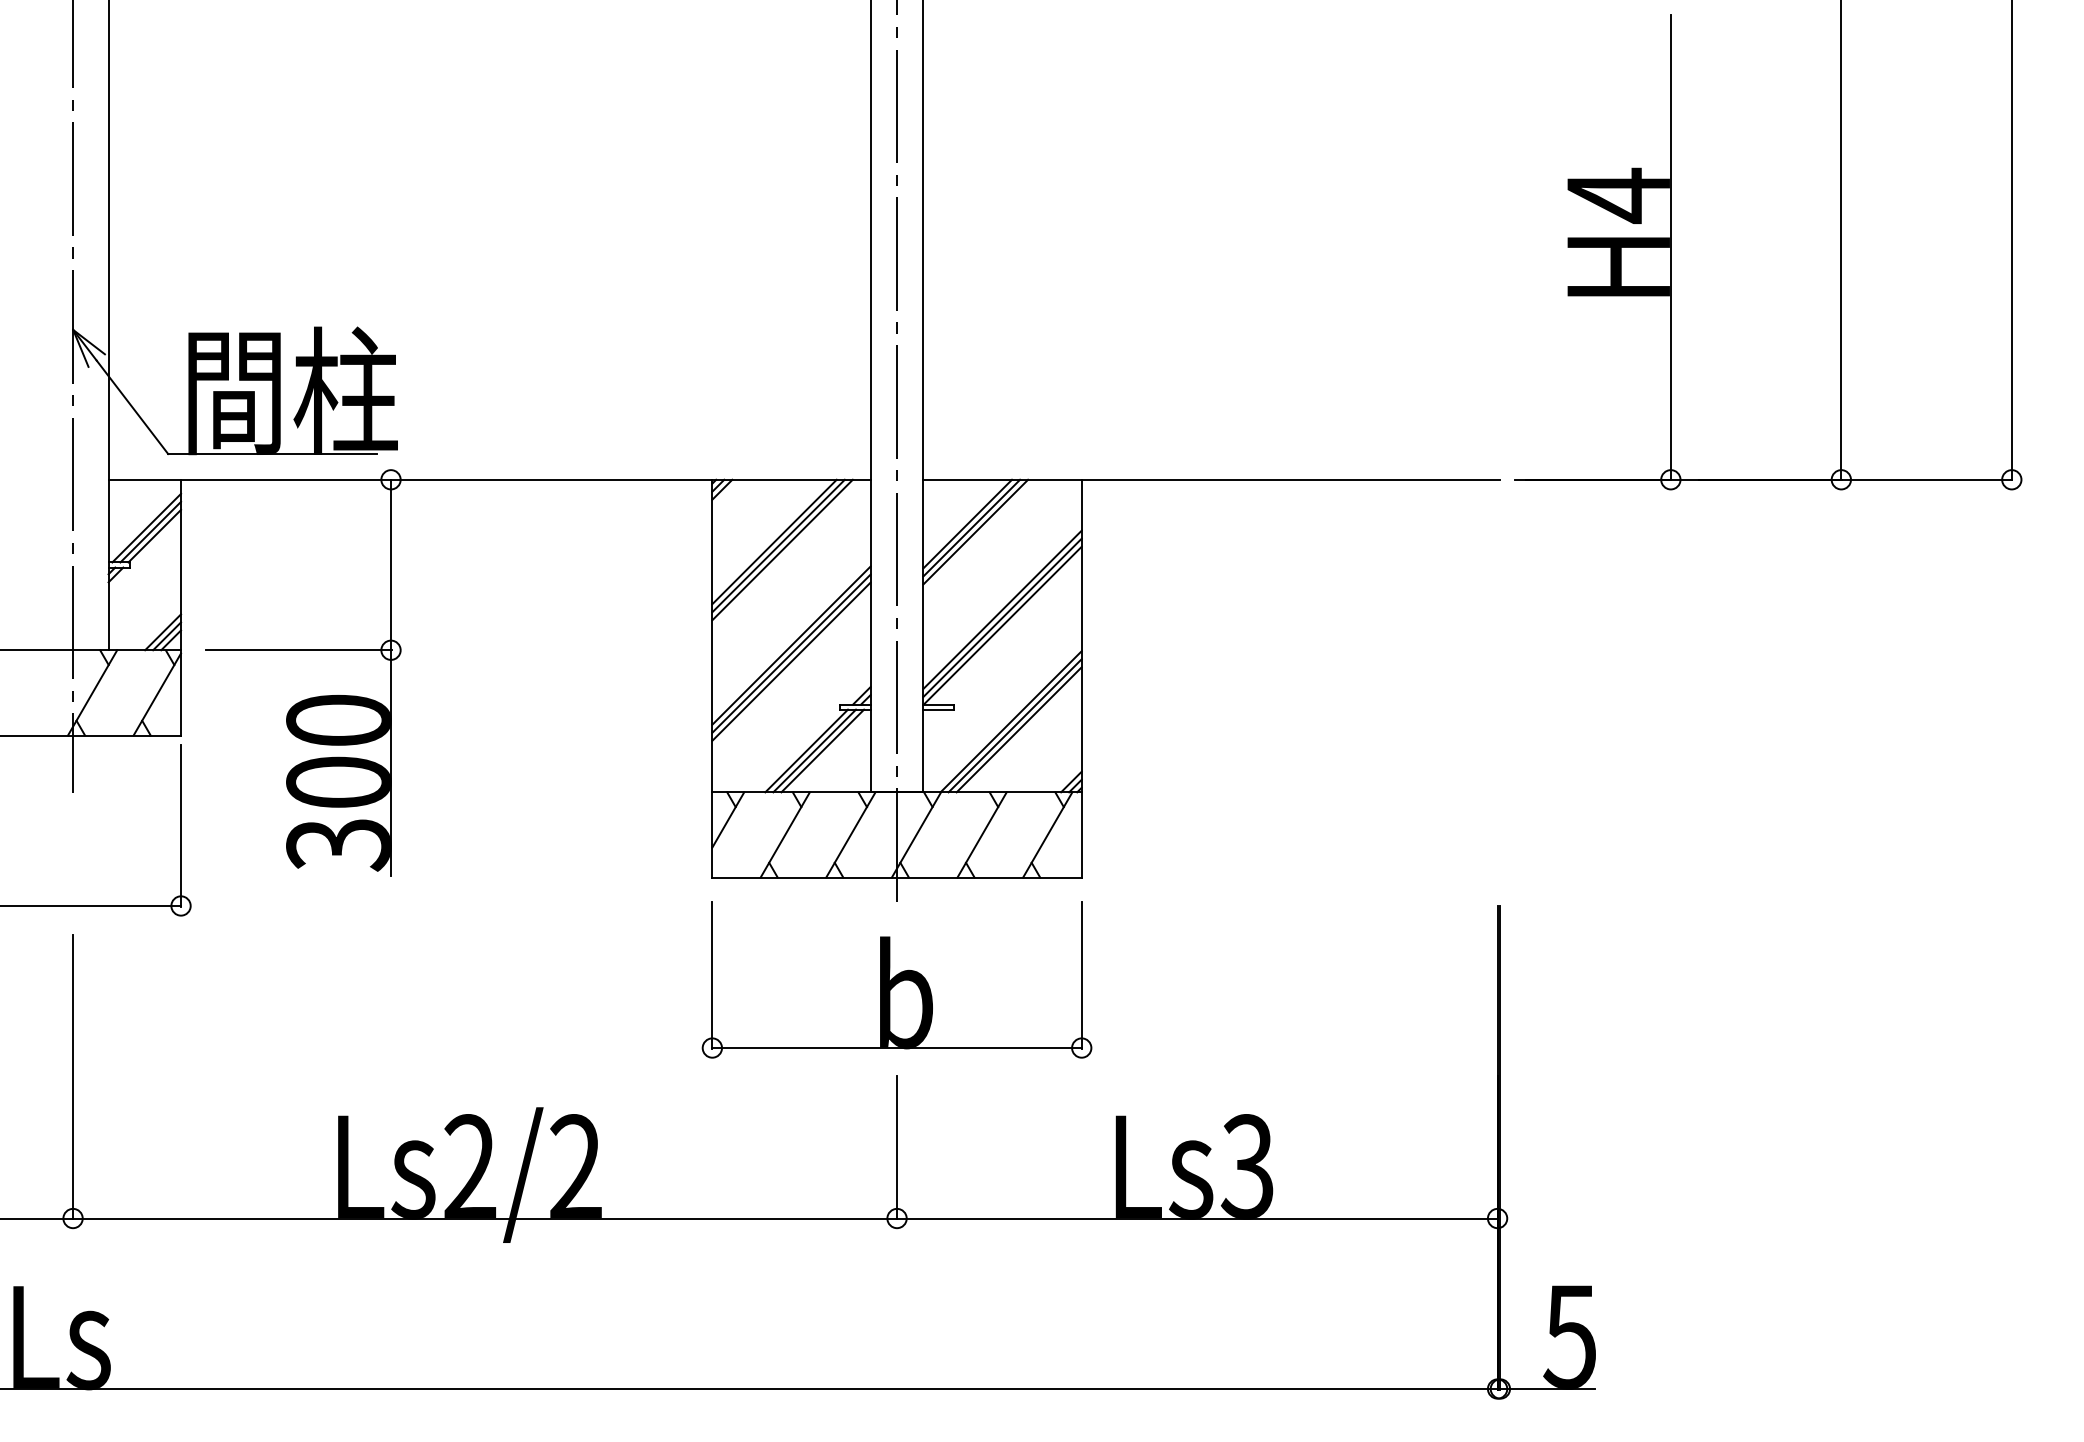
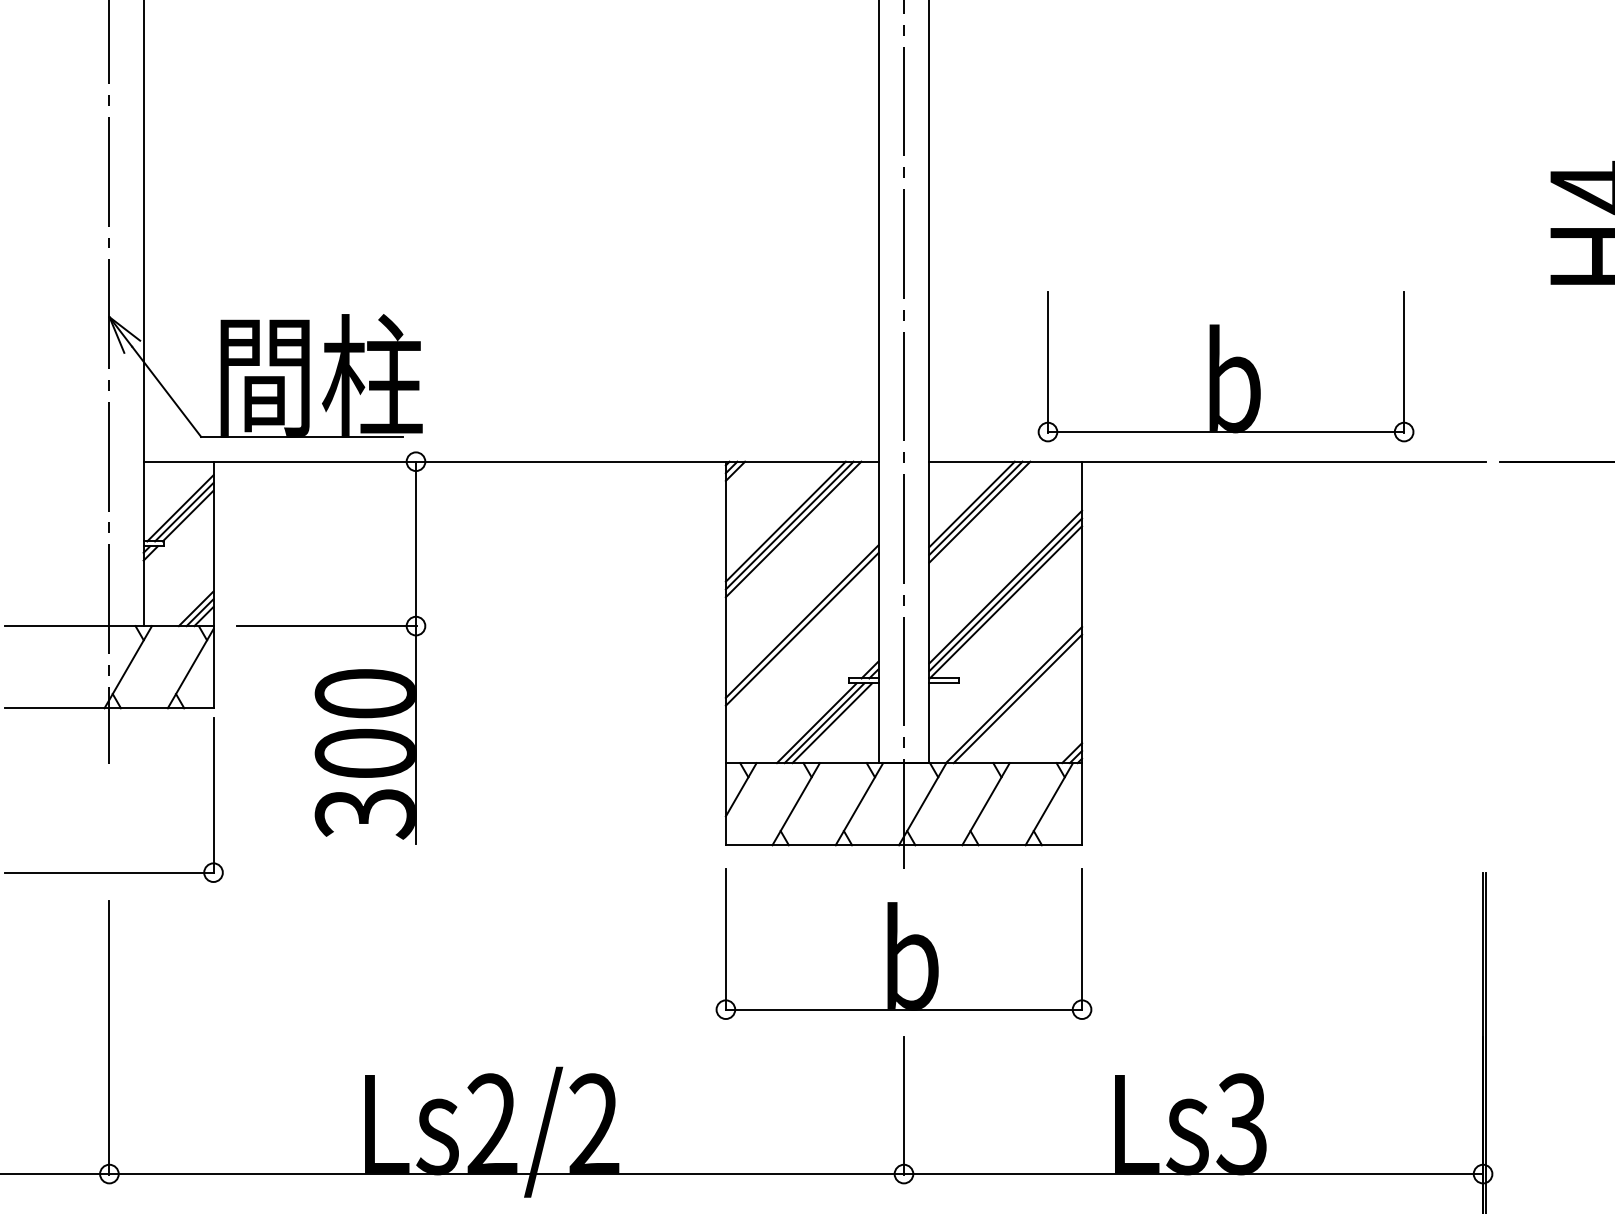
part: (1230, 380) -> (1225, 365), added
line: (791, 661) -> (802, 636), removed
line: (1018, 729) -> (1021, 702), removed

